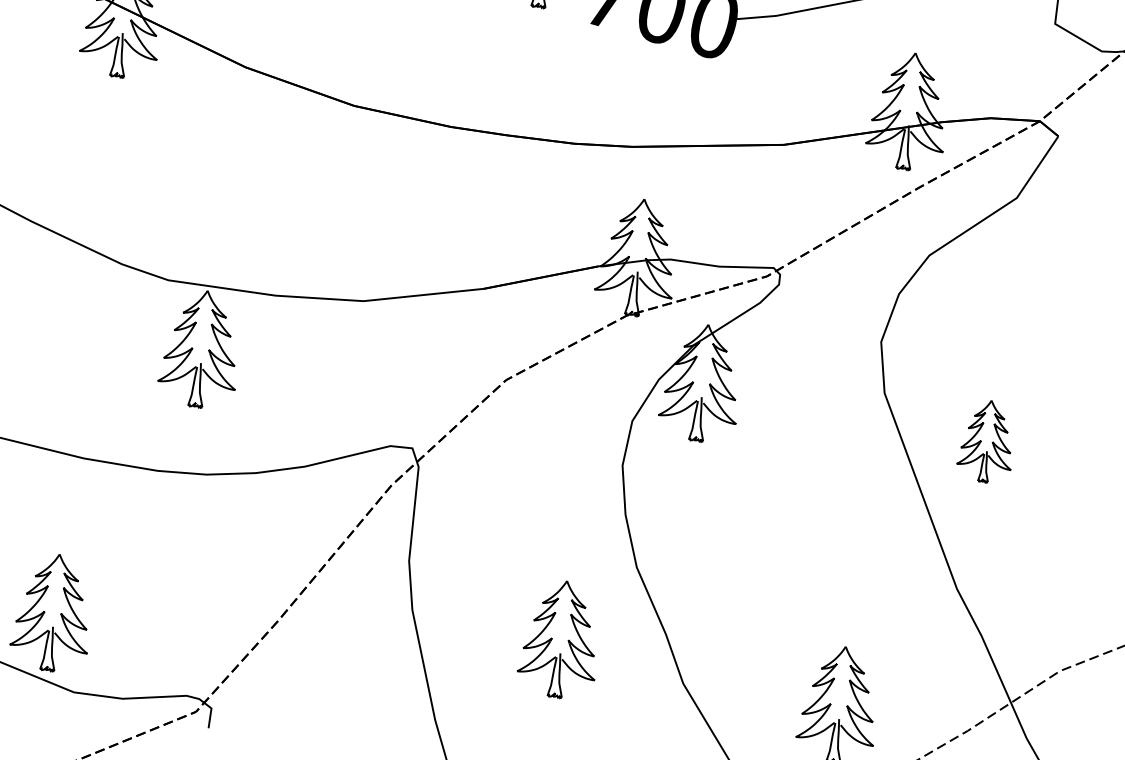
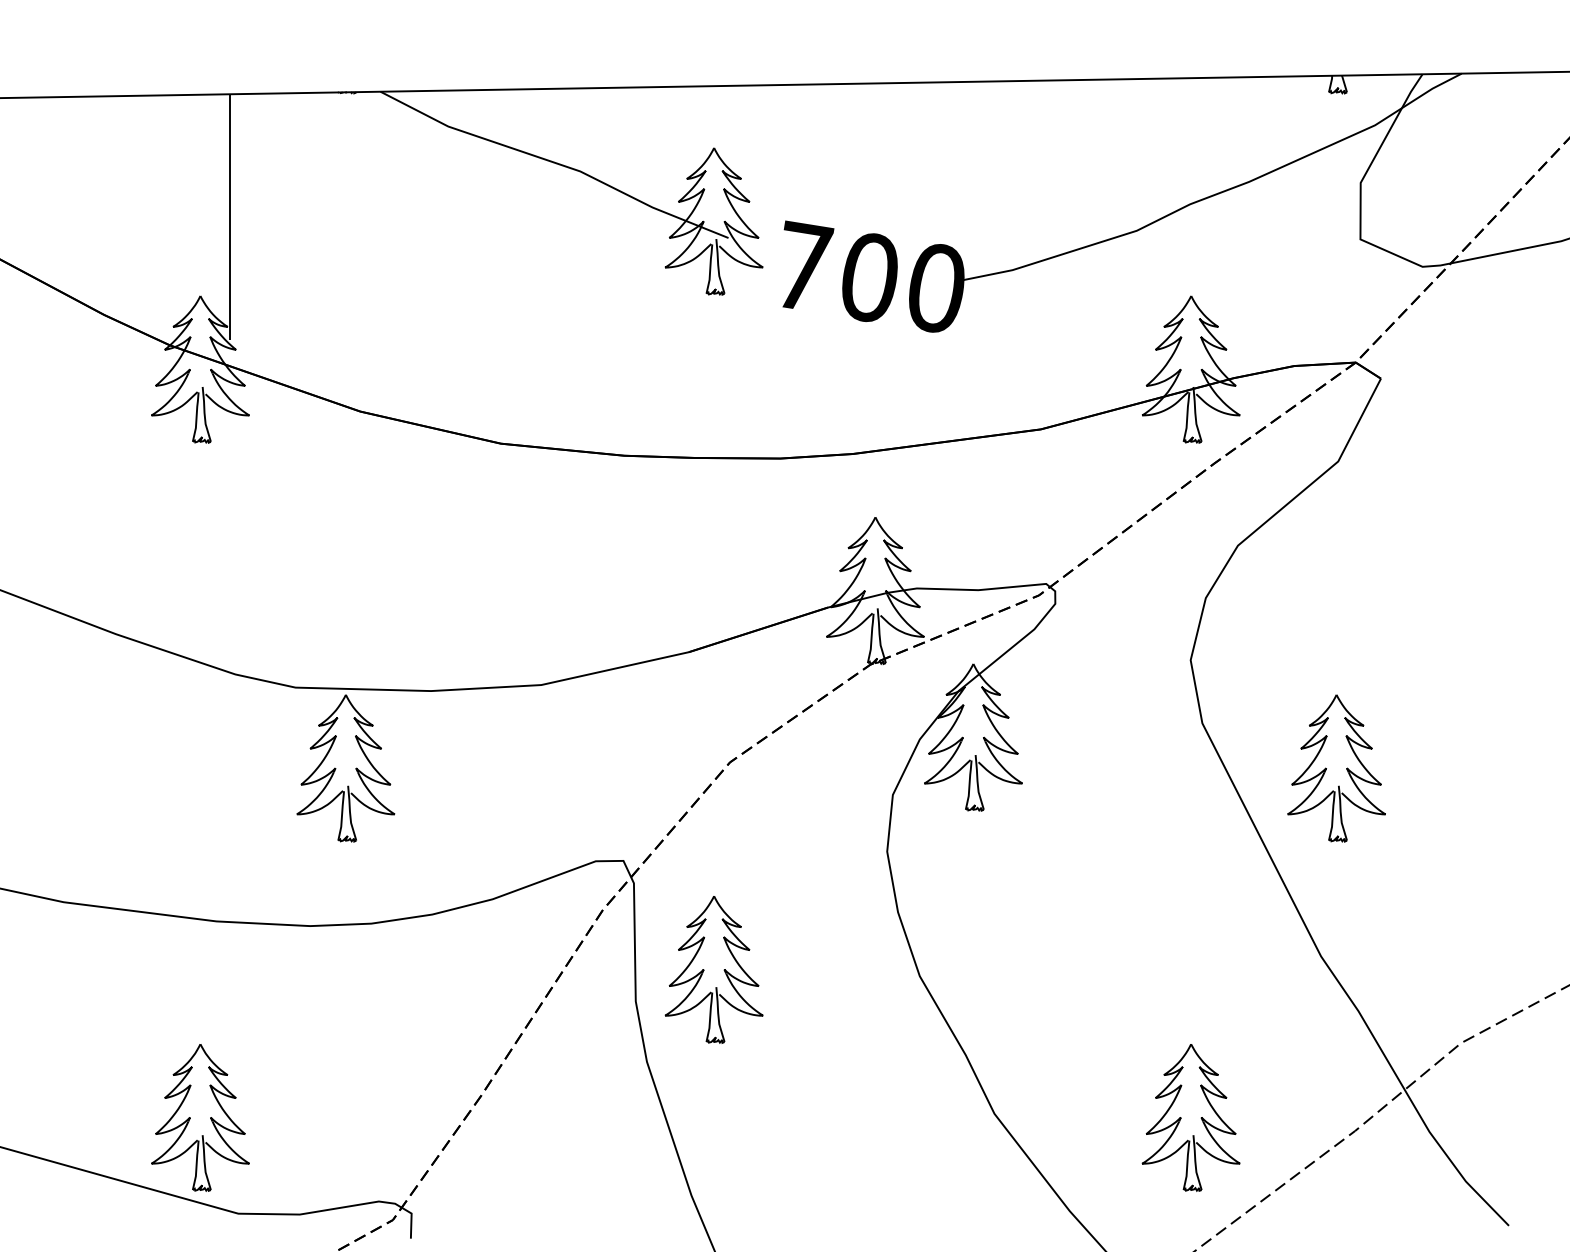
part: (986, 441) -> (1336, 768), size x1.43
part: (552, 638) -> (704, 969), moved

